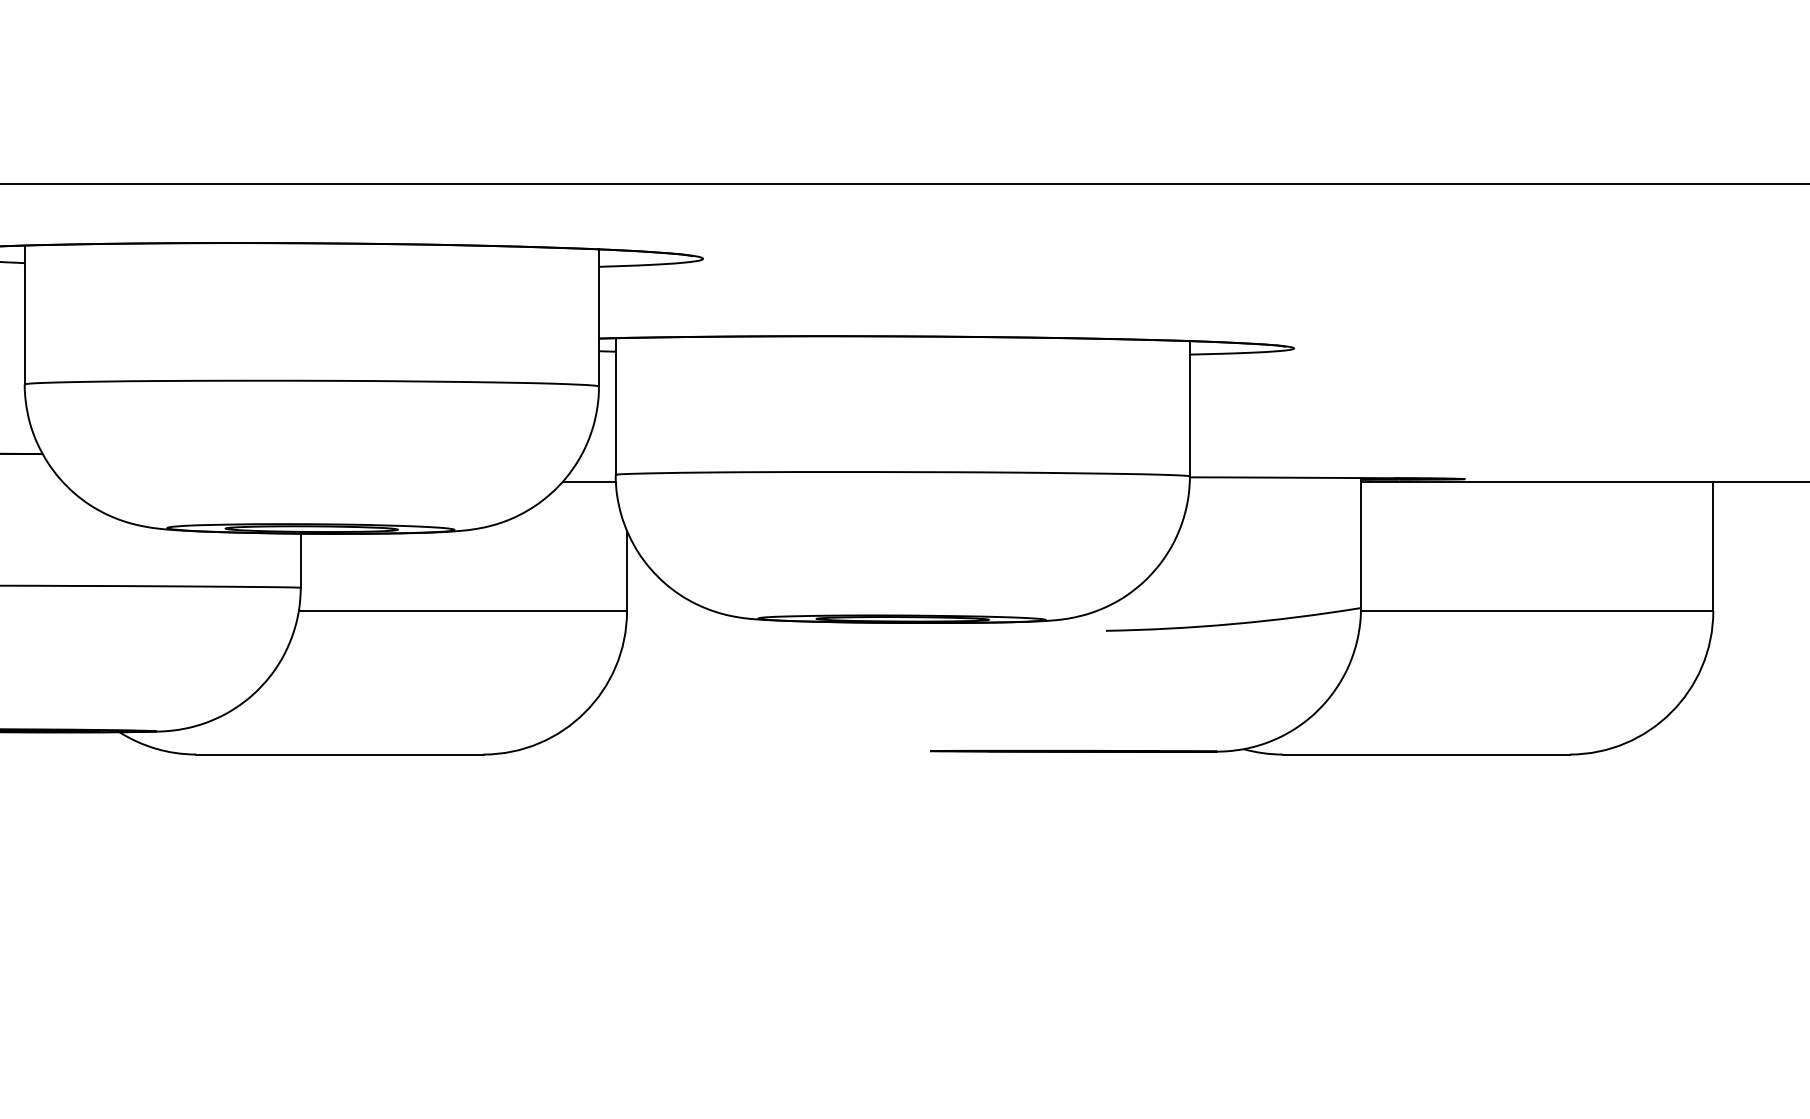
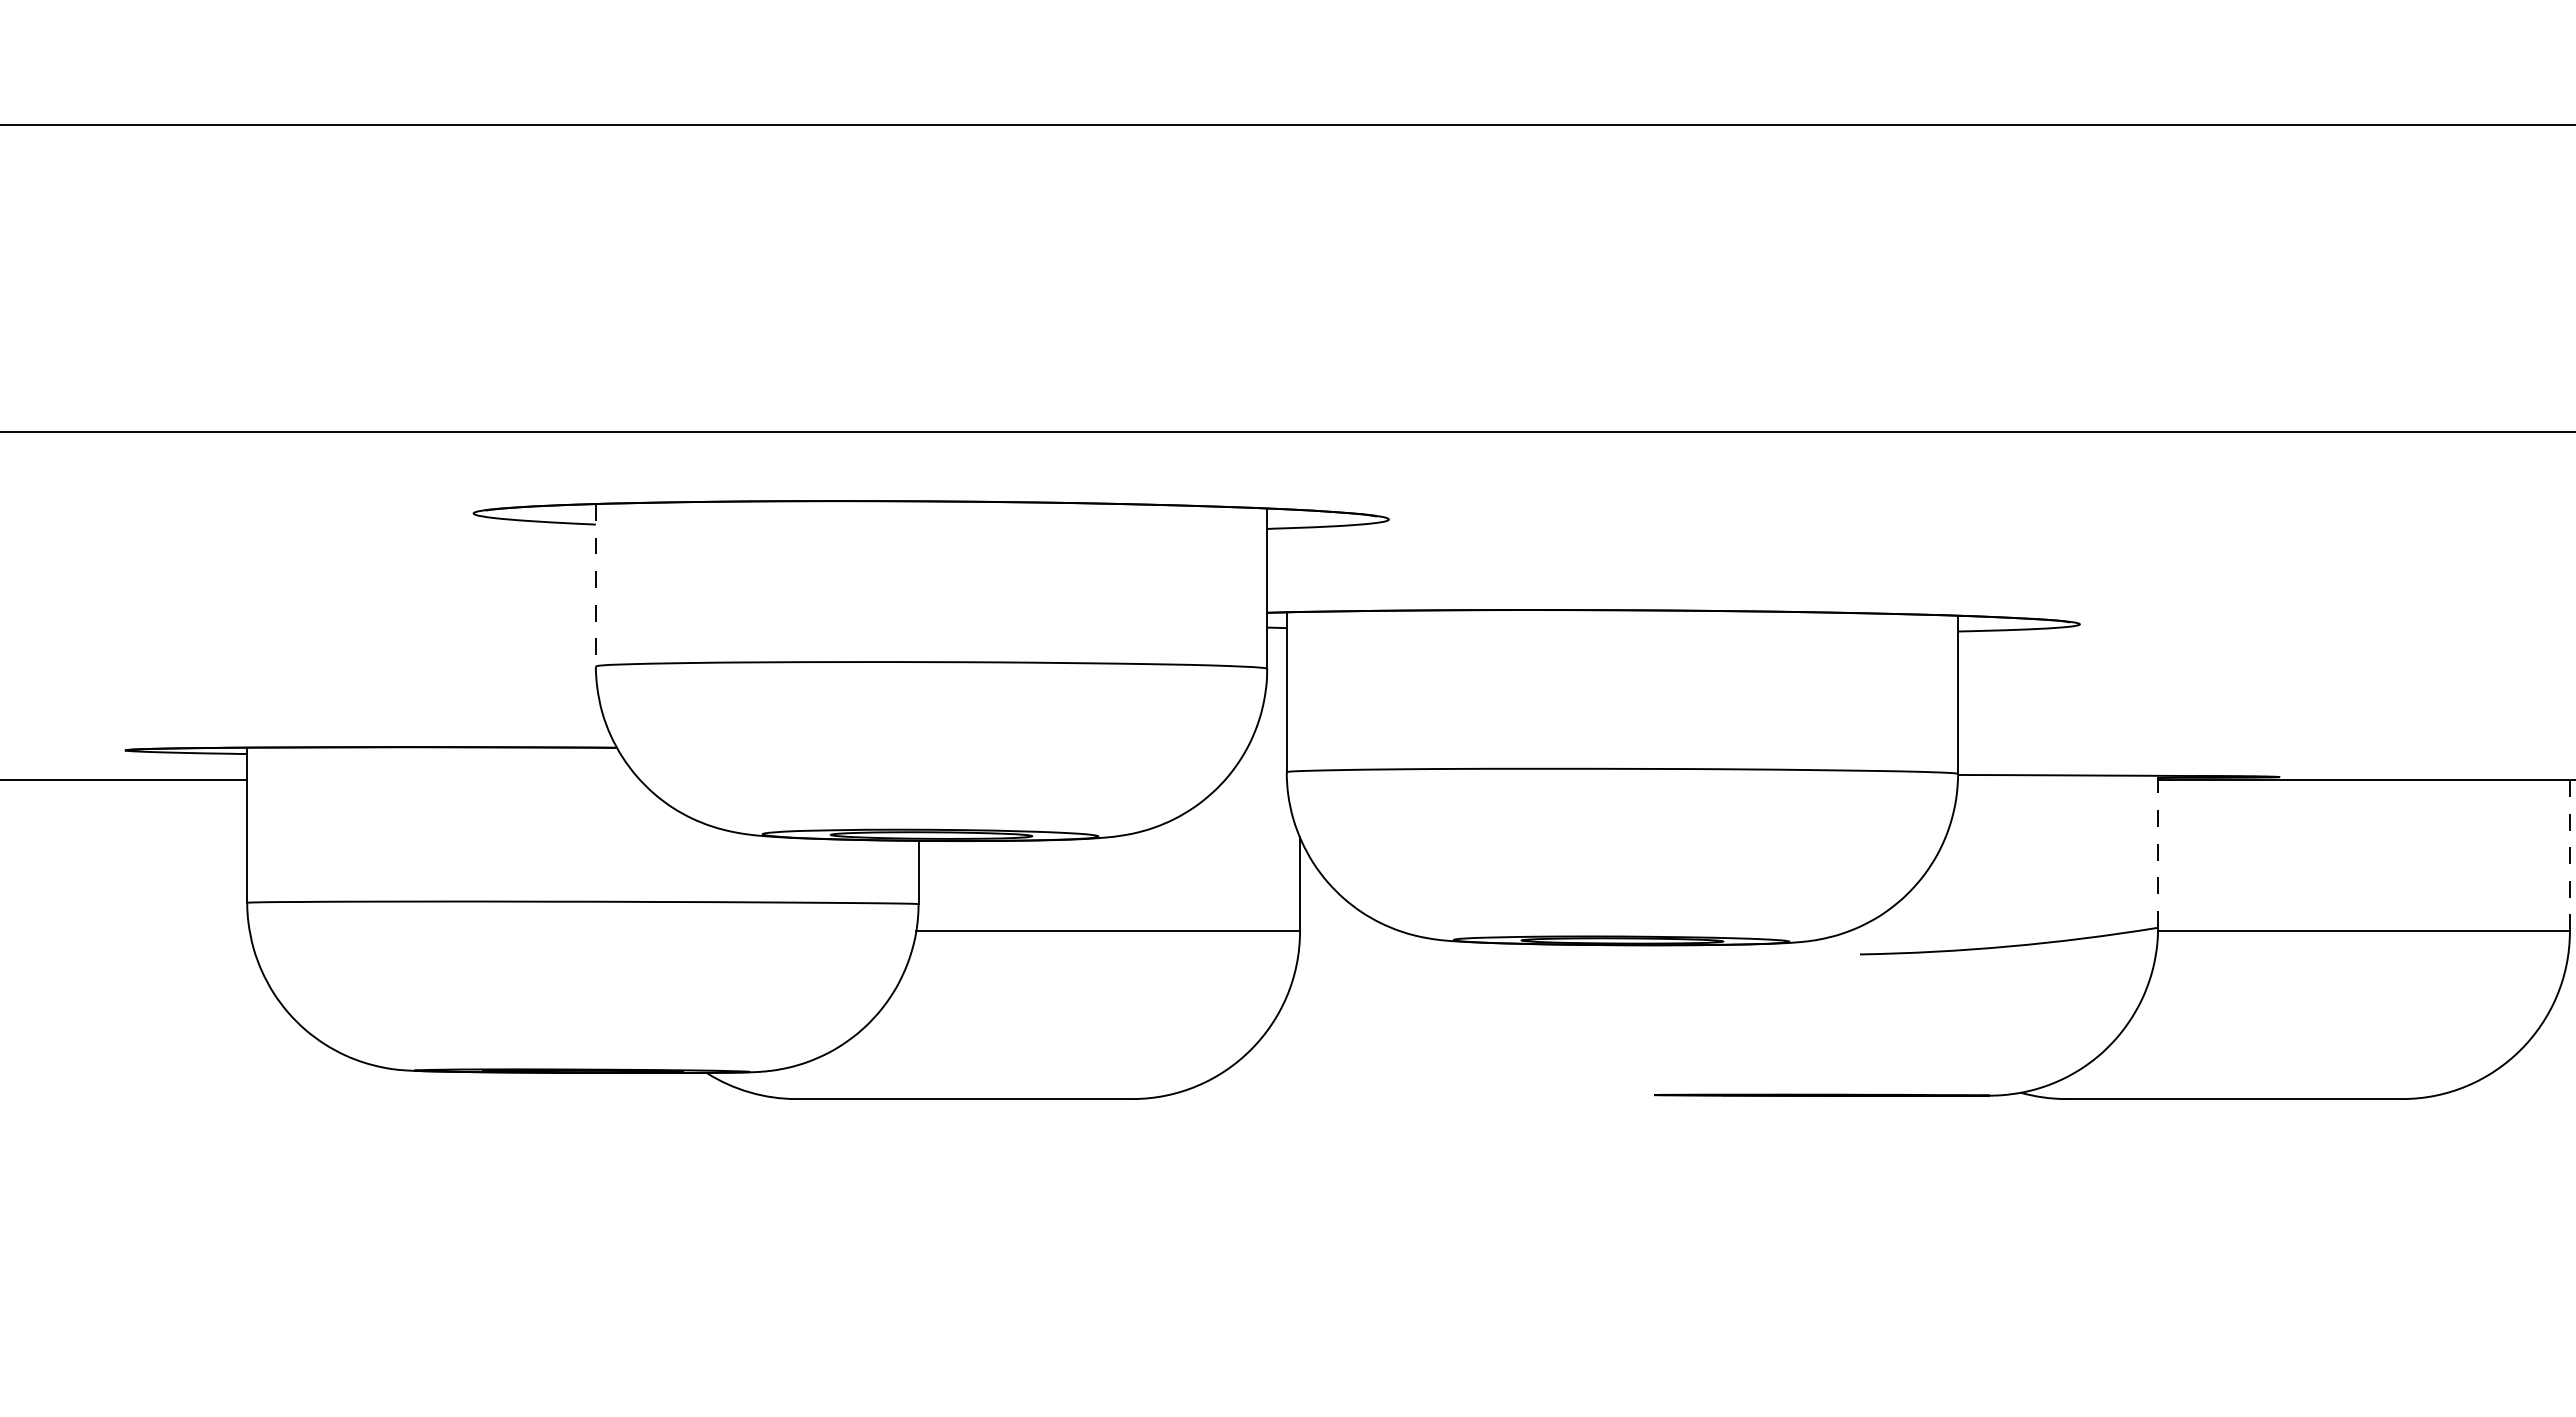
line: (24, 315) -> (595, 585), solid -> dashed
line: (588, 482) -> (1255, 780), removed
line: (1361, 542) -> (2158, 851), solid -> dashed
line: (1712, 546) -> (2569, 855), solid -> dashed

